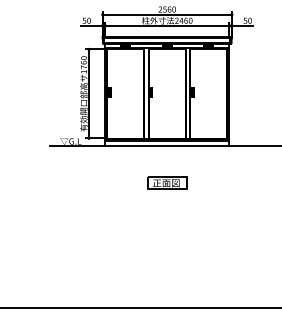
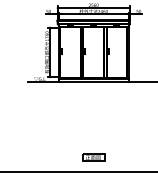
part: (166, 183) -> (93, 157), moved

